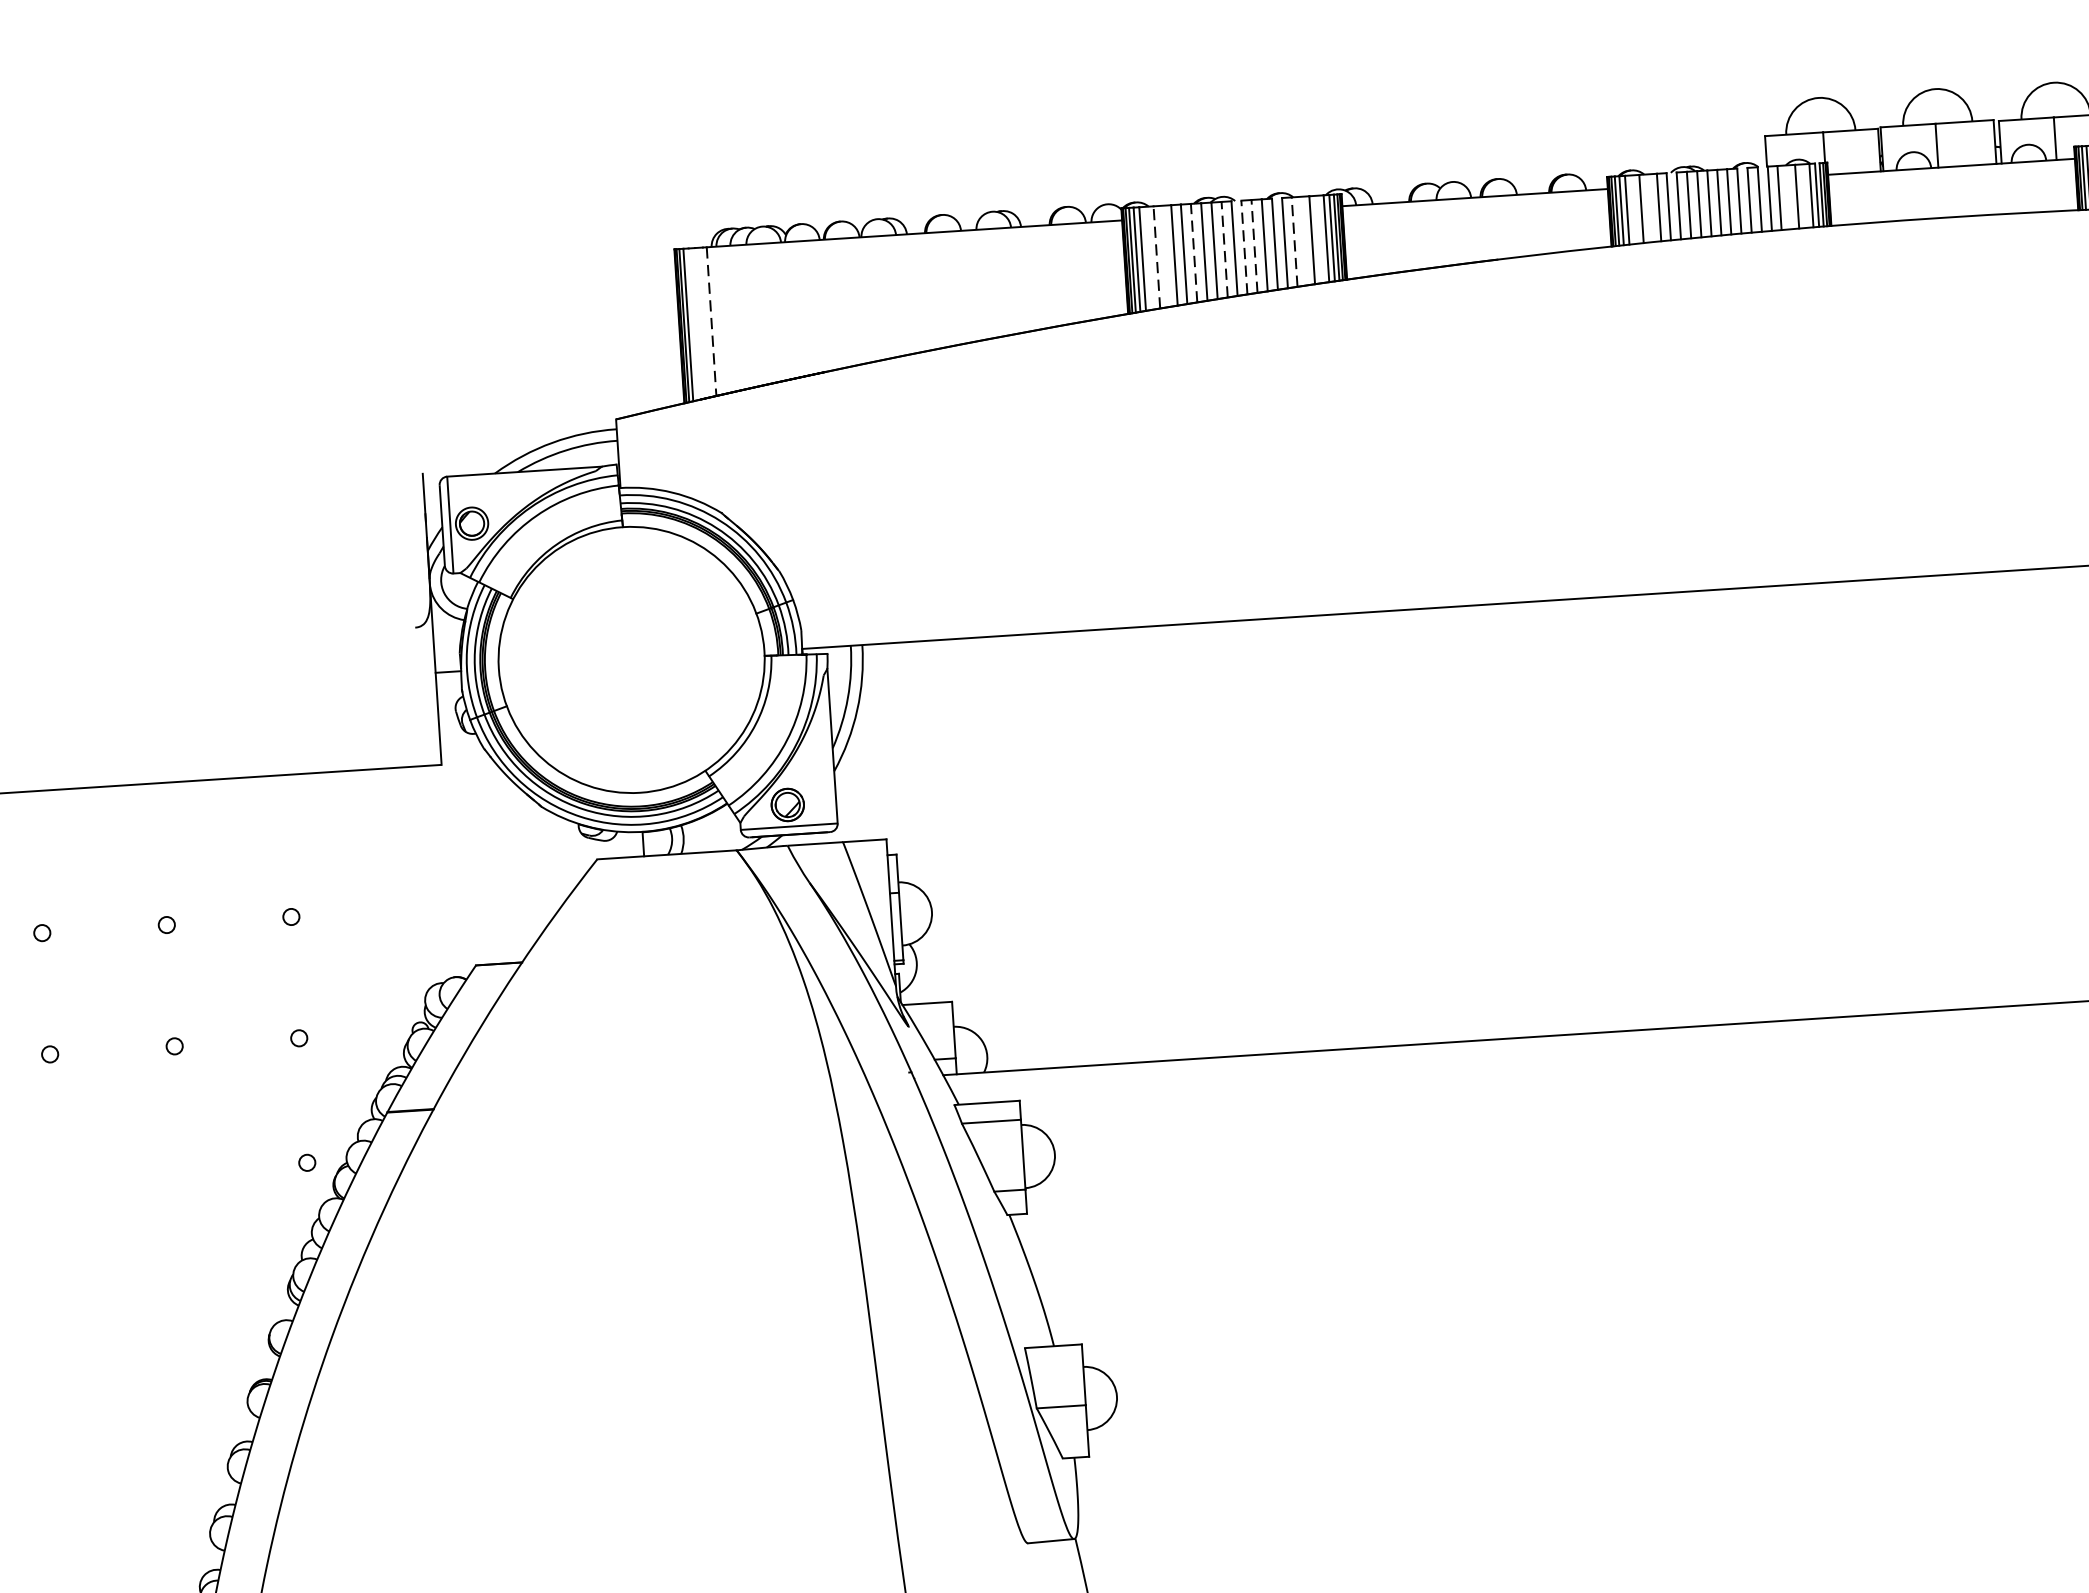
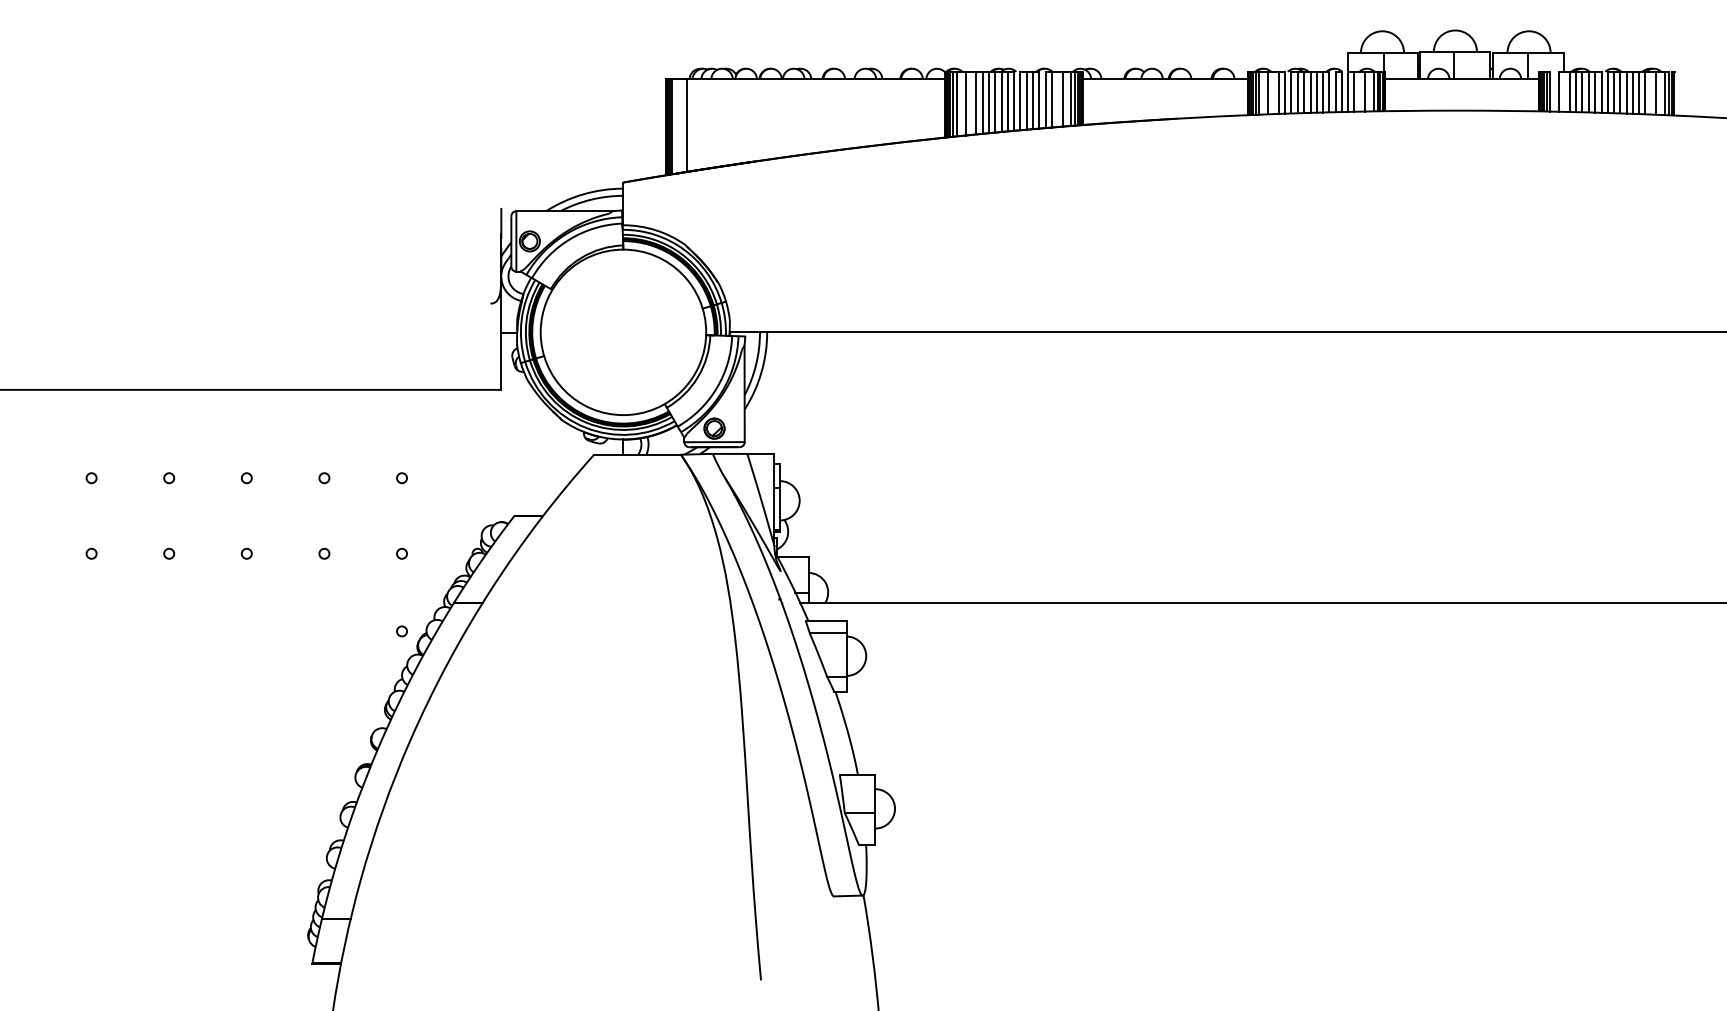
line: (1294, 241) -> (1051, 99), dashed -> solid
line: (1254, 245) -> (1026, 100), dashed -> solid
line: (1244, 246) -> (1020, 100), dashed -> solid
line: (1224, 249) -> (1007, 101), dashed -> solid
line: (1193, 253) -> (988, 102), dashed -> solid
line: (1156, 257) -> (965, 103), dashed -> solid
line: (711, 322) -> (686, 126), dashed -> solid

